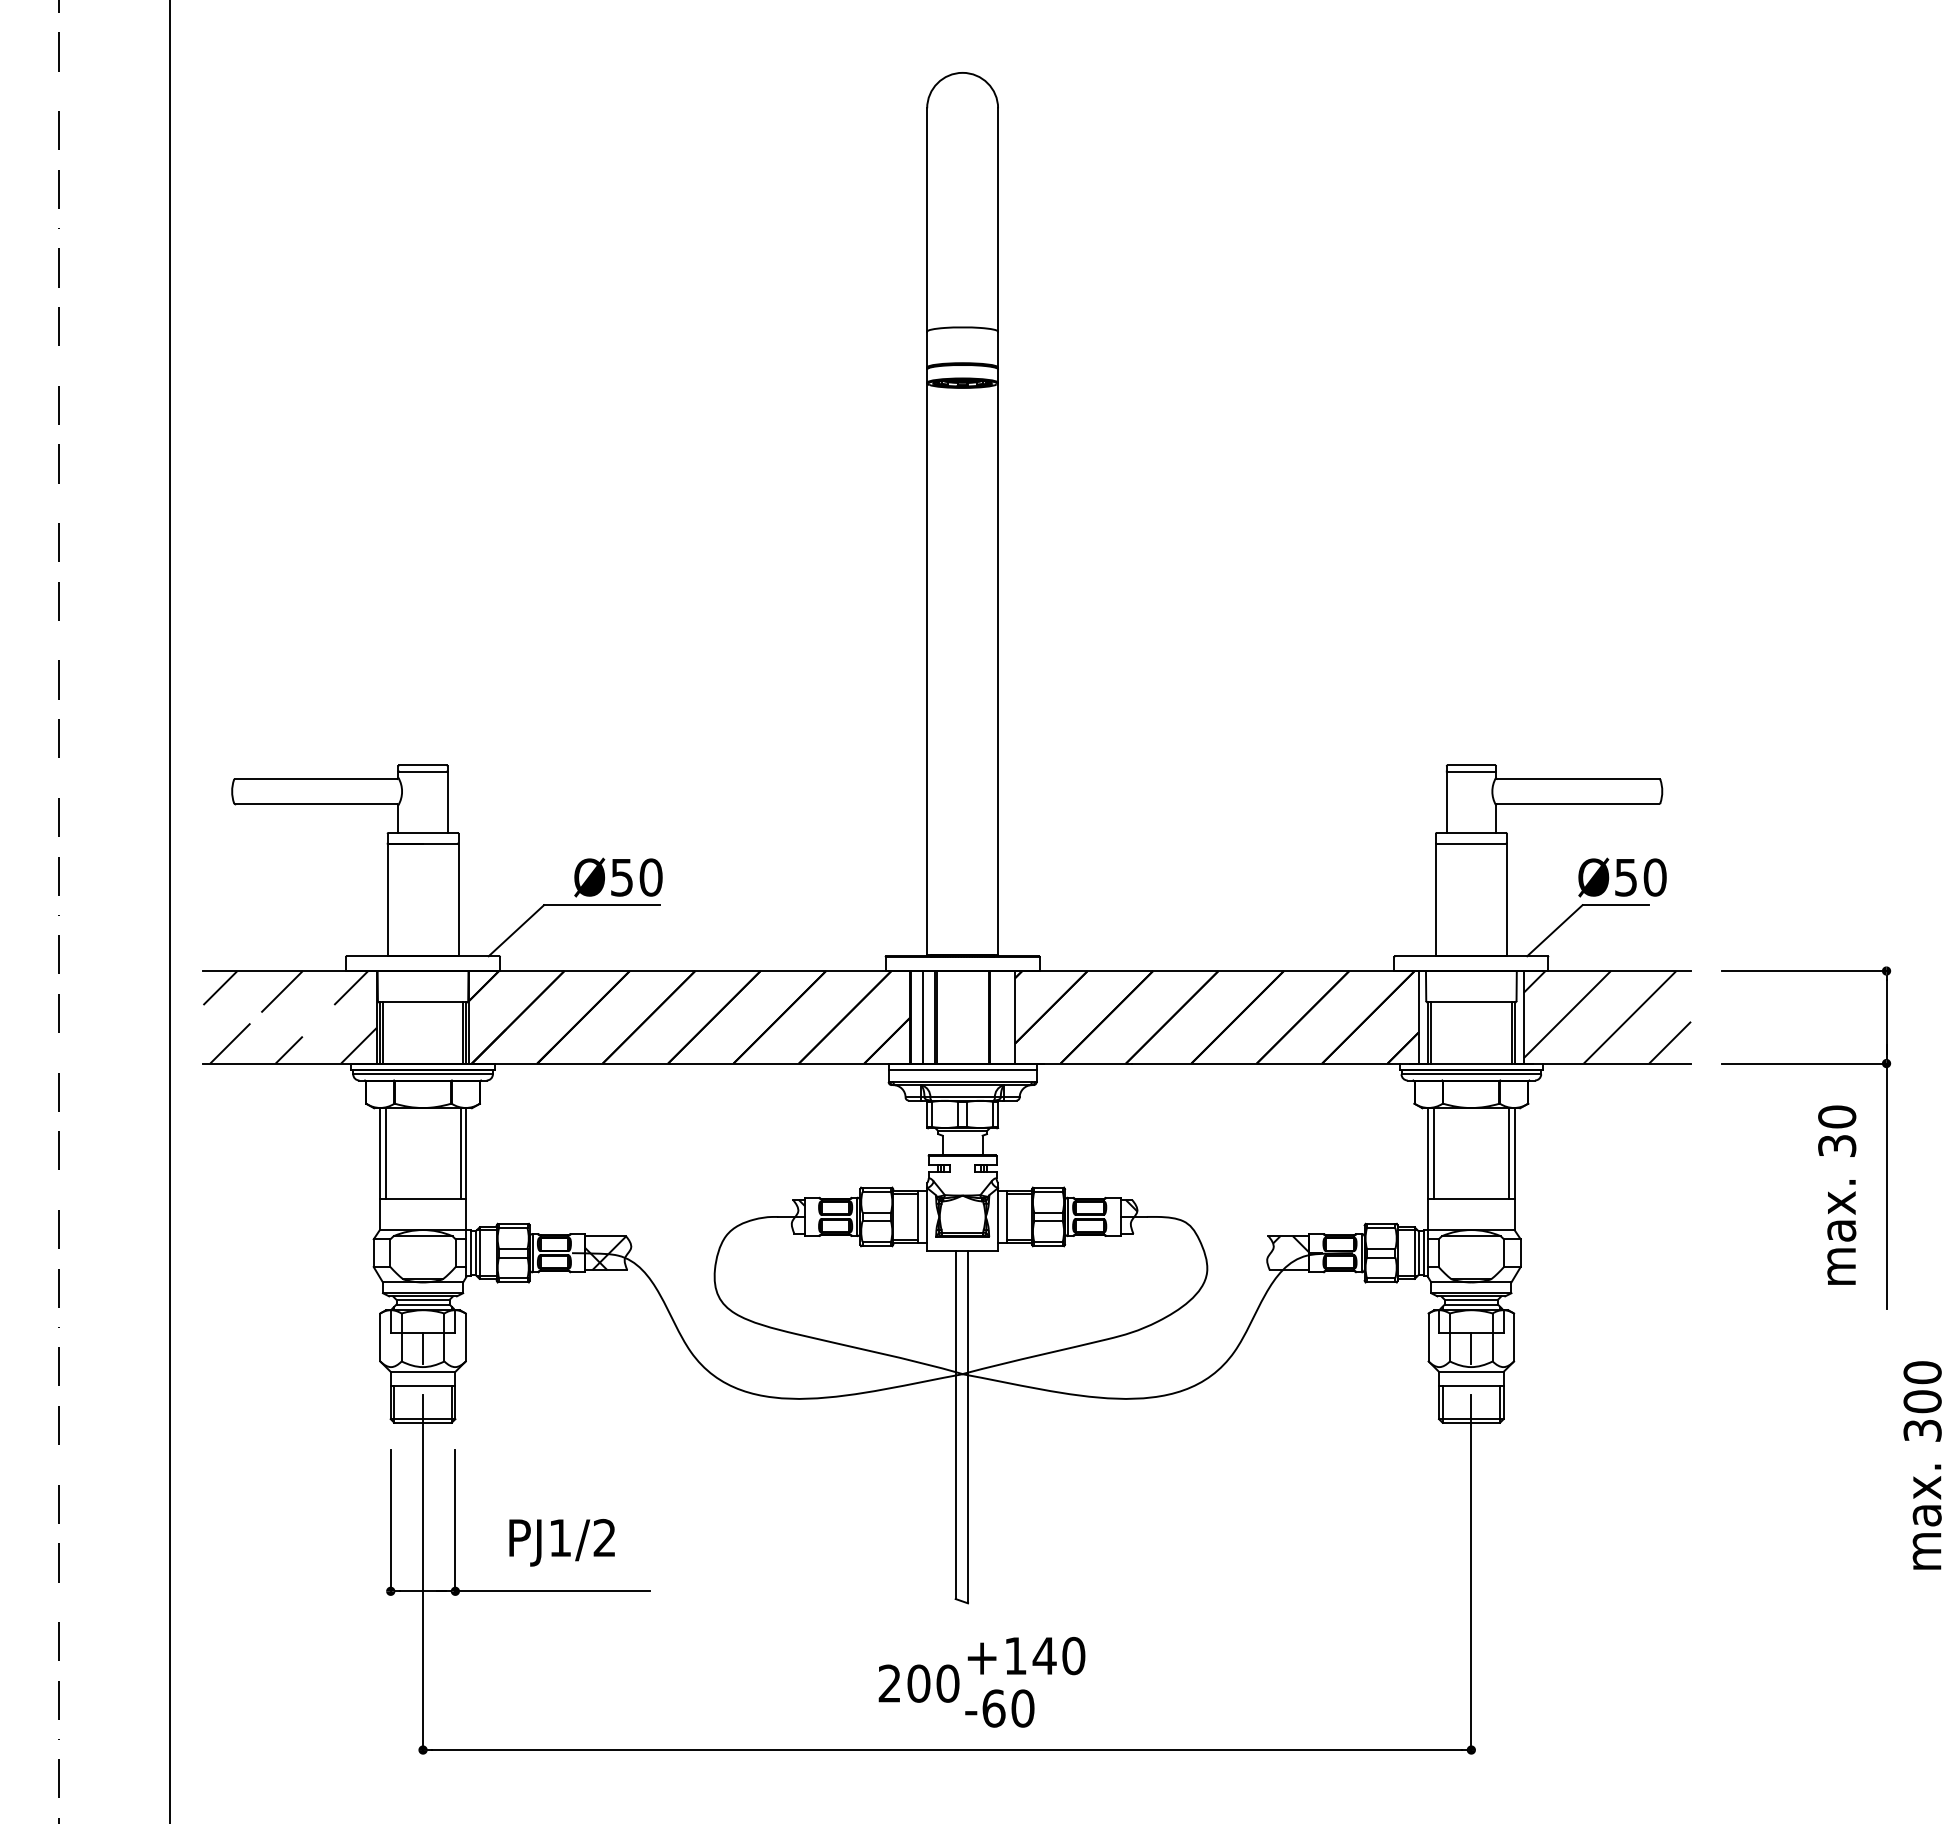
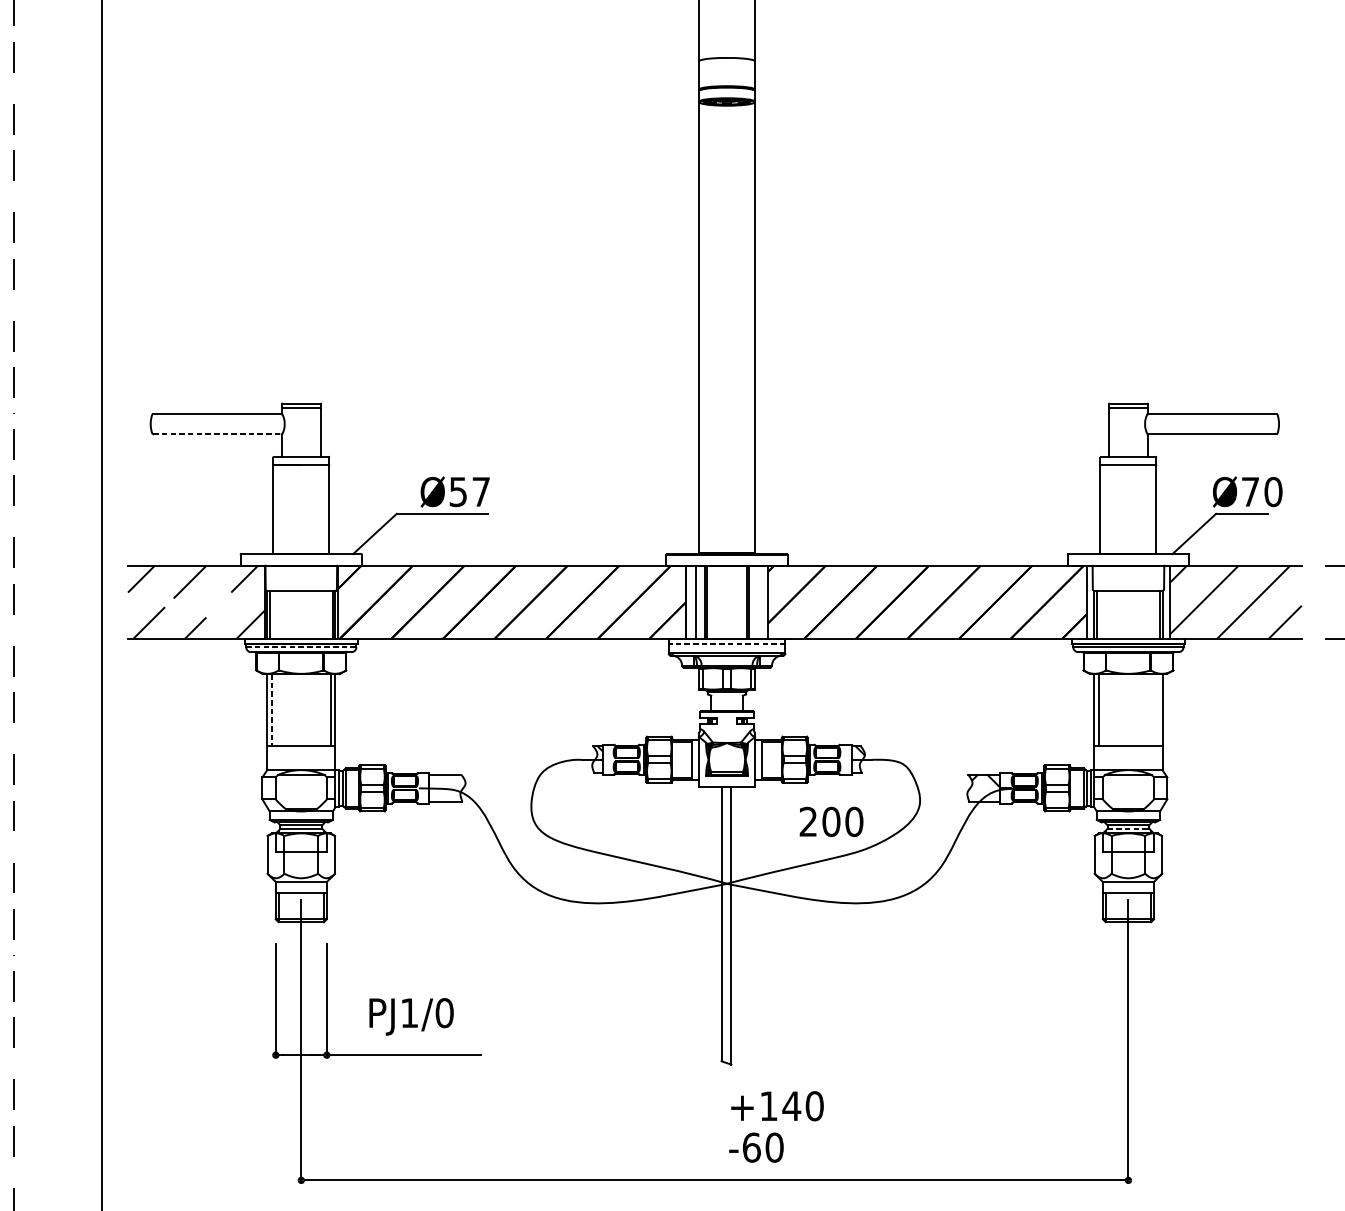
line: (316, 803) -> (217, 433), solid -> dashed
text: (650, 877) -> (480, 491), Ø50 -> Ø57
text: (1625, 877) -> (1250, 491), Ø50 -> Ø70
line: (962, 1069) -> (726, 643), solid -> dashed
line: (423, 1074) -> (301, 647), solid -> dashed
line: (1508, 1153) -> (1157, 709), removed
line: (385, 1154) -> (271, 710), solid -> dashed
hatch: (605, 1253) -> (445, 788), removed
line: (1471, 1304) -> (1128, 828), solid -> dashed
line: (423, 1348) -> (301, 863), removed
line: (1471, 1348) -> (1128, 863), removed
text: (604, 1538) -> (444, 1013), PJ1/2 -> PJ1/0
text: (918, 1683) -> (831, 821), moved

